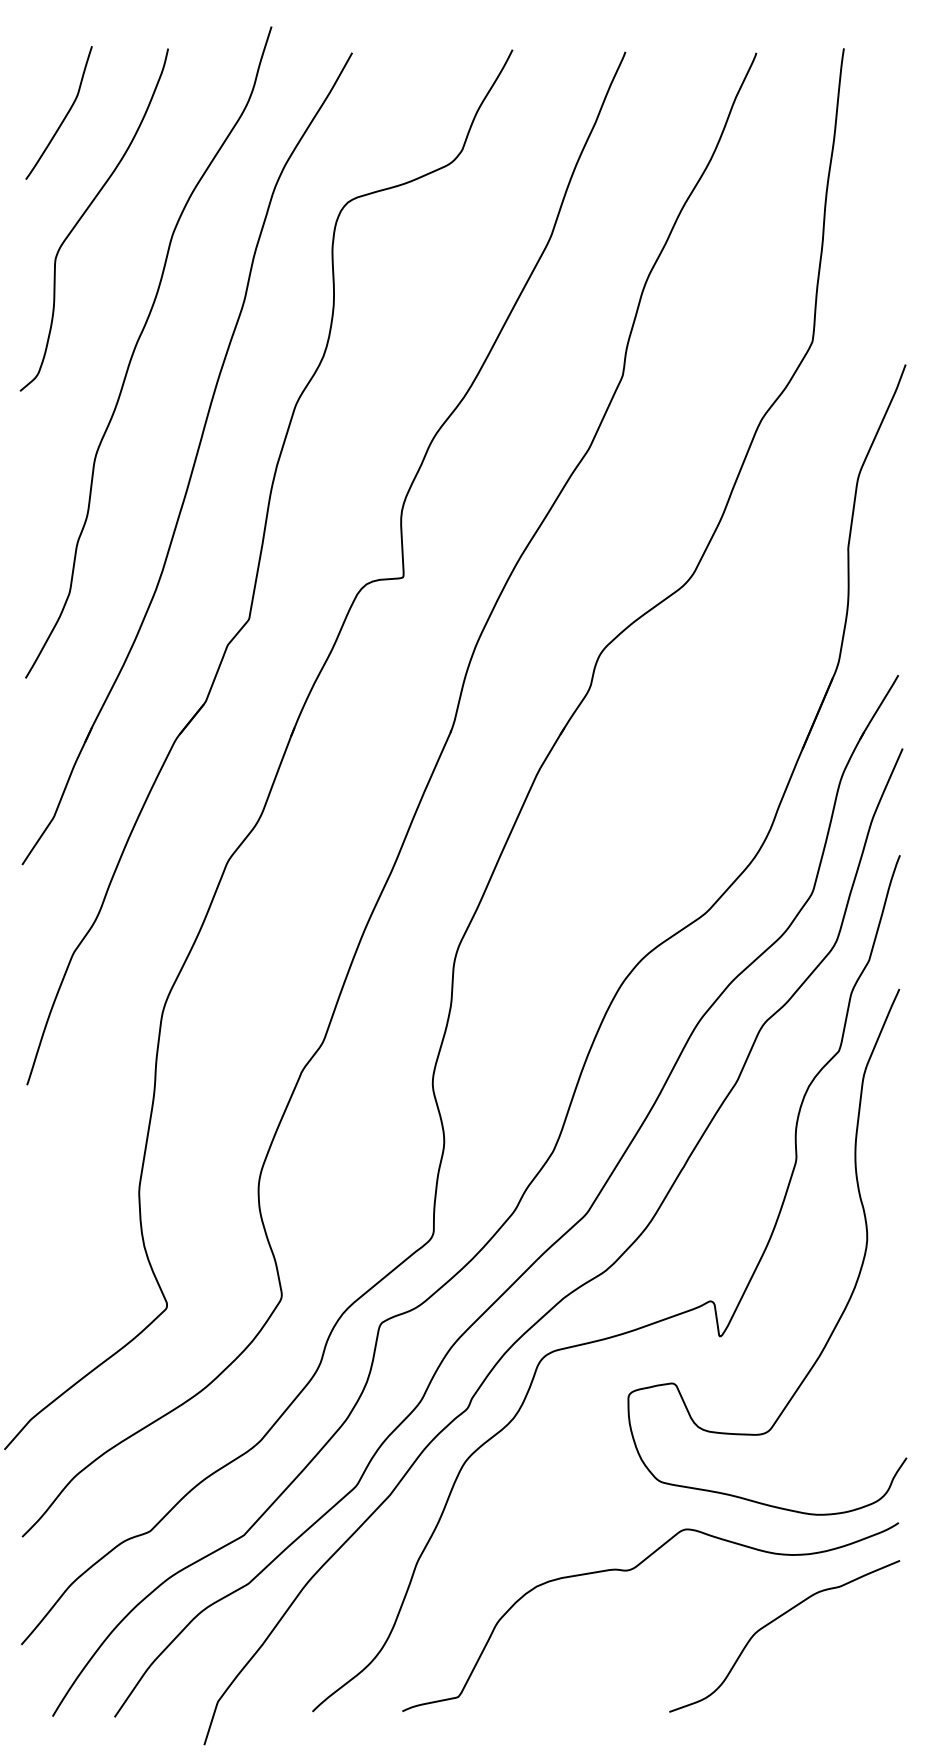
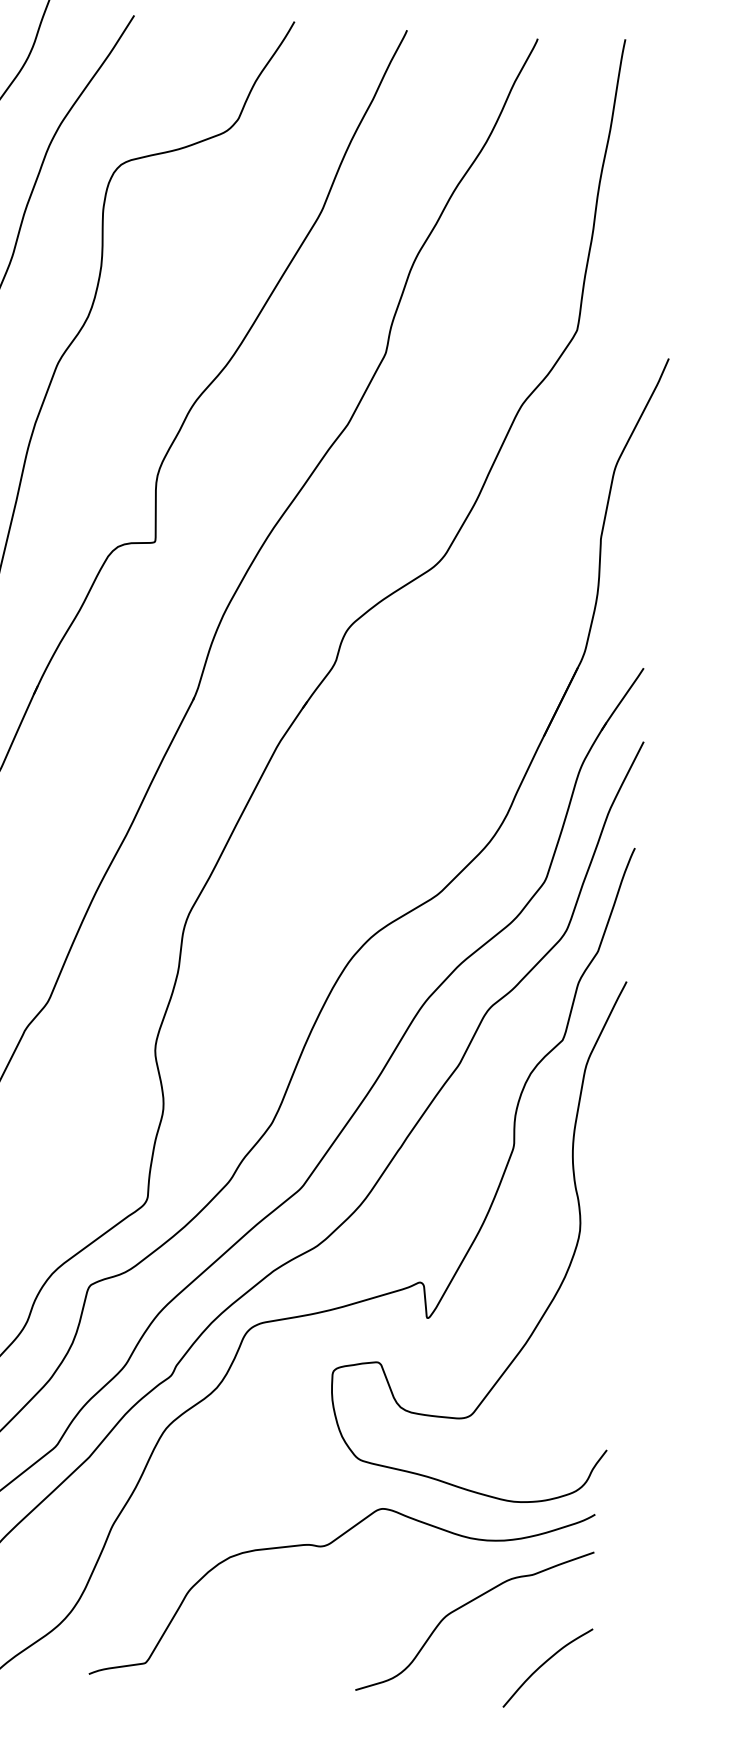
curve: (857, 1674) -> (545, 1663), added

